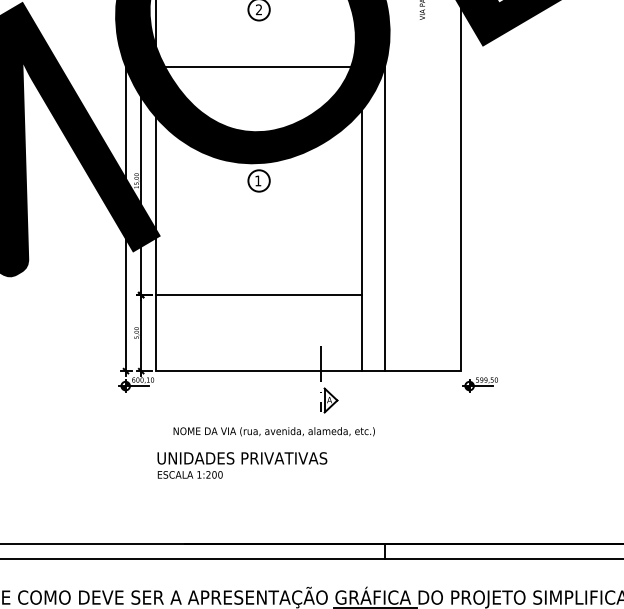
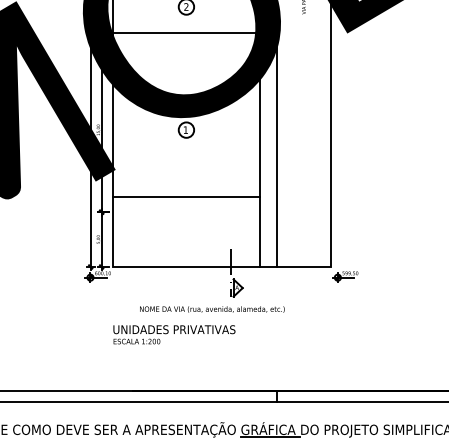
line: (259, 67) -> (186, 33), moved
line: (259, 295) -> (186, 197), moved
text: (274, 431) -> (212, 309), moved

